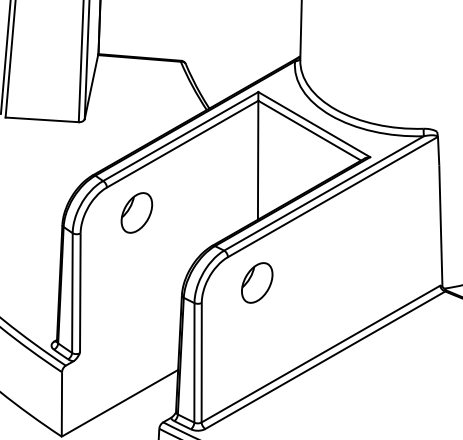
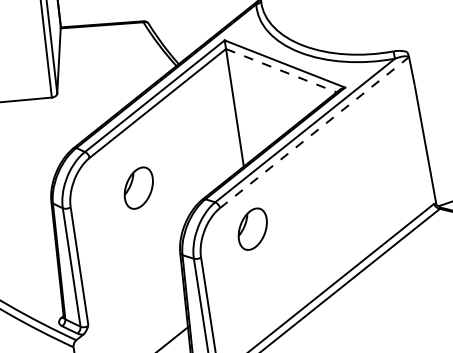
line: (310, 130) -> (282, 70), solid -> dashed
line: (332, 197) -> (314, 133), solid -> dashed
part: (136, 212) -> (138, 187), moved

